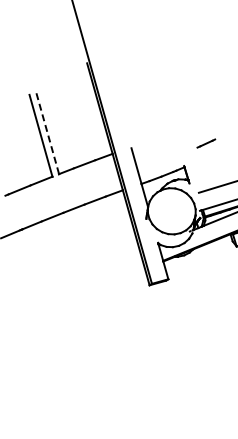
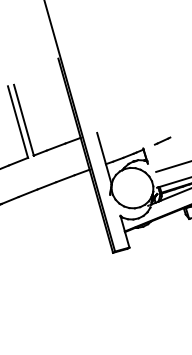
line: (47, 133) -> (23, 120), dashed -> solid
line: (206, 143) -> (162, 141), moved

